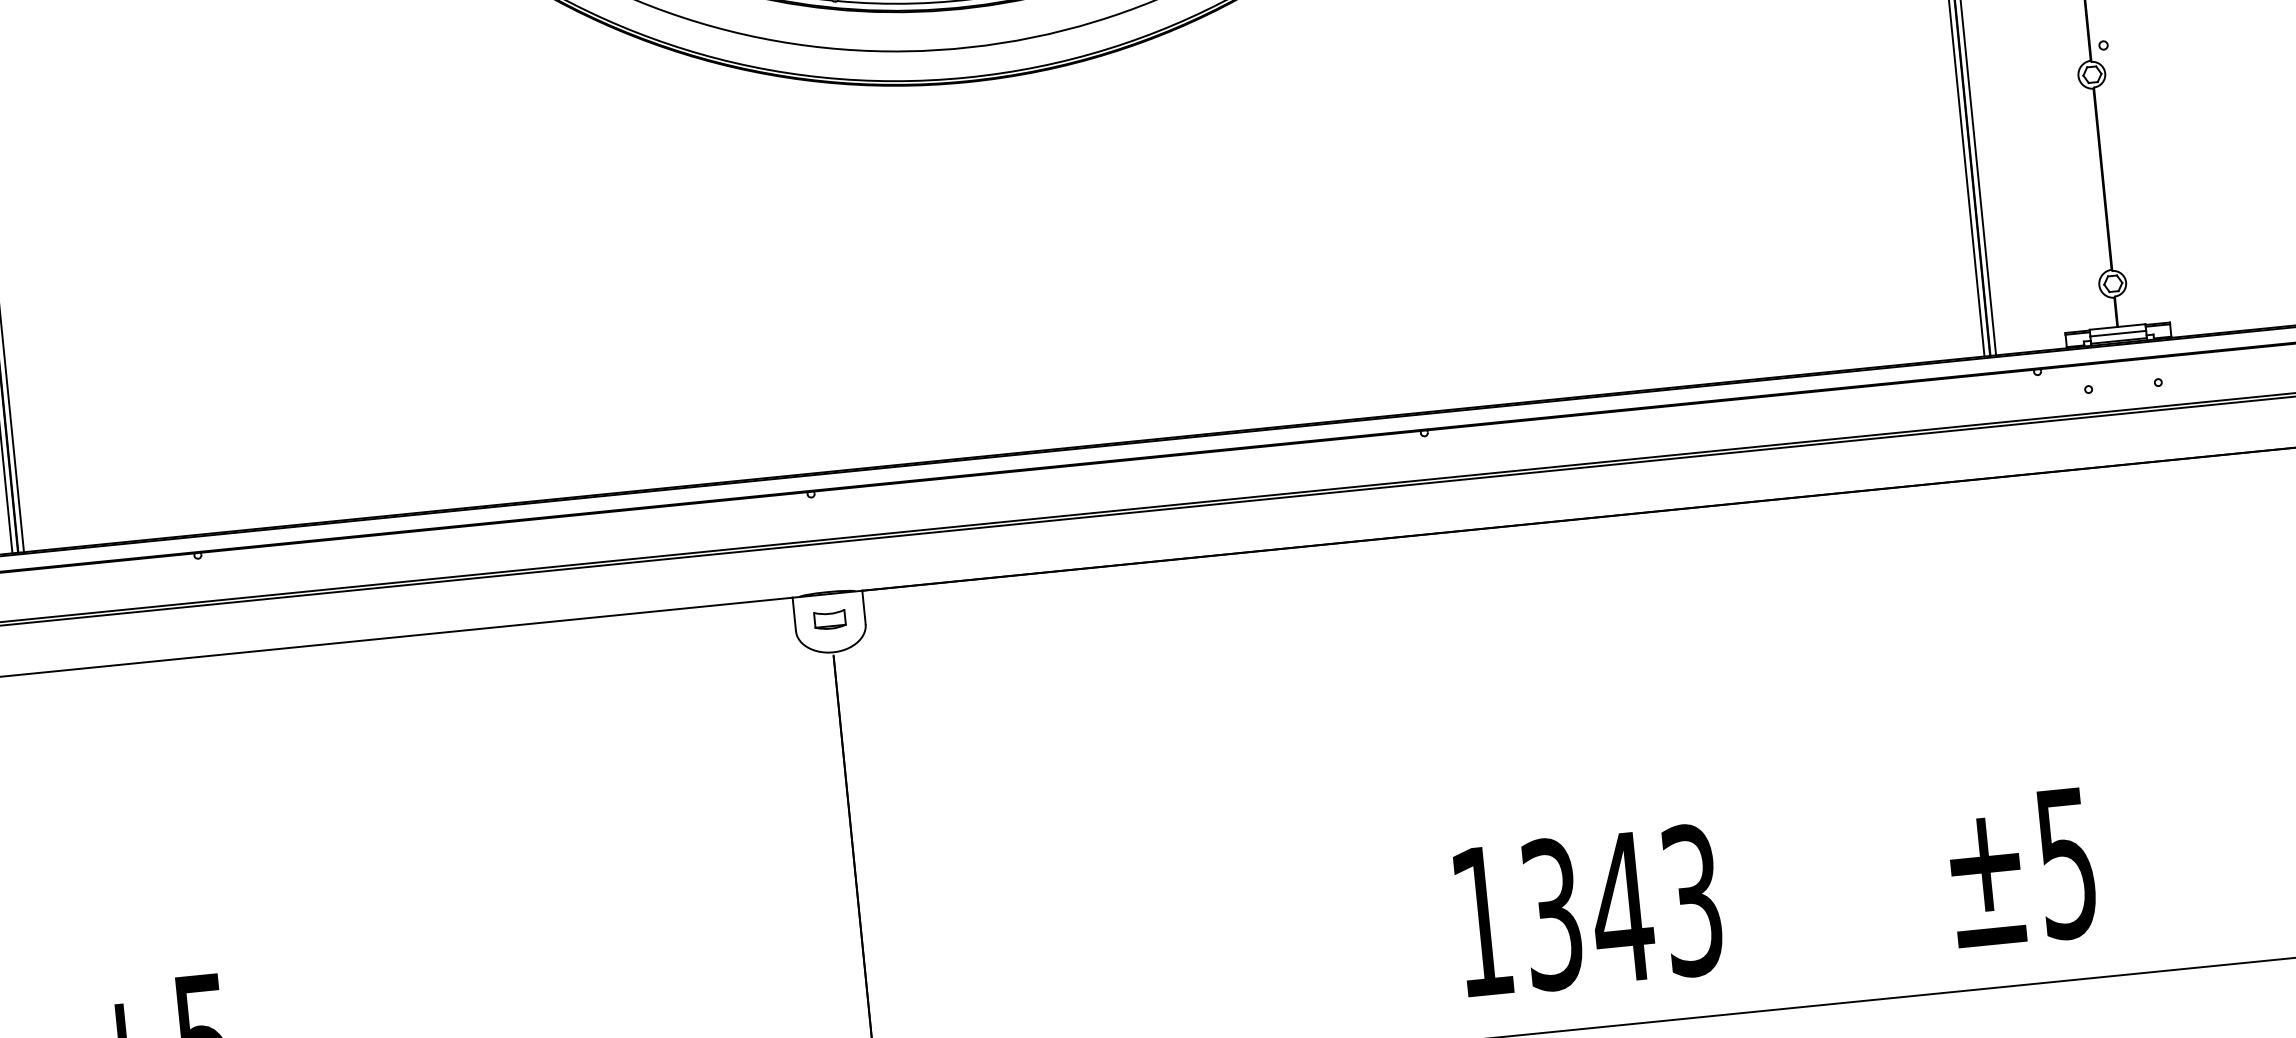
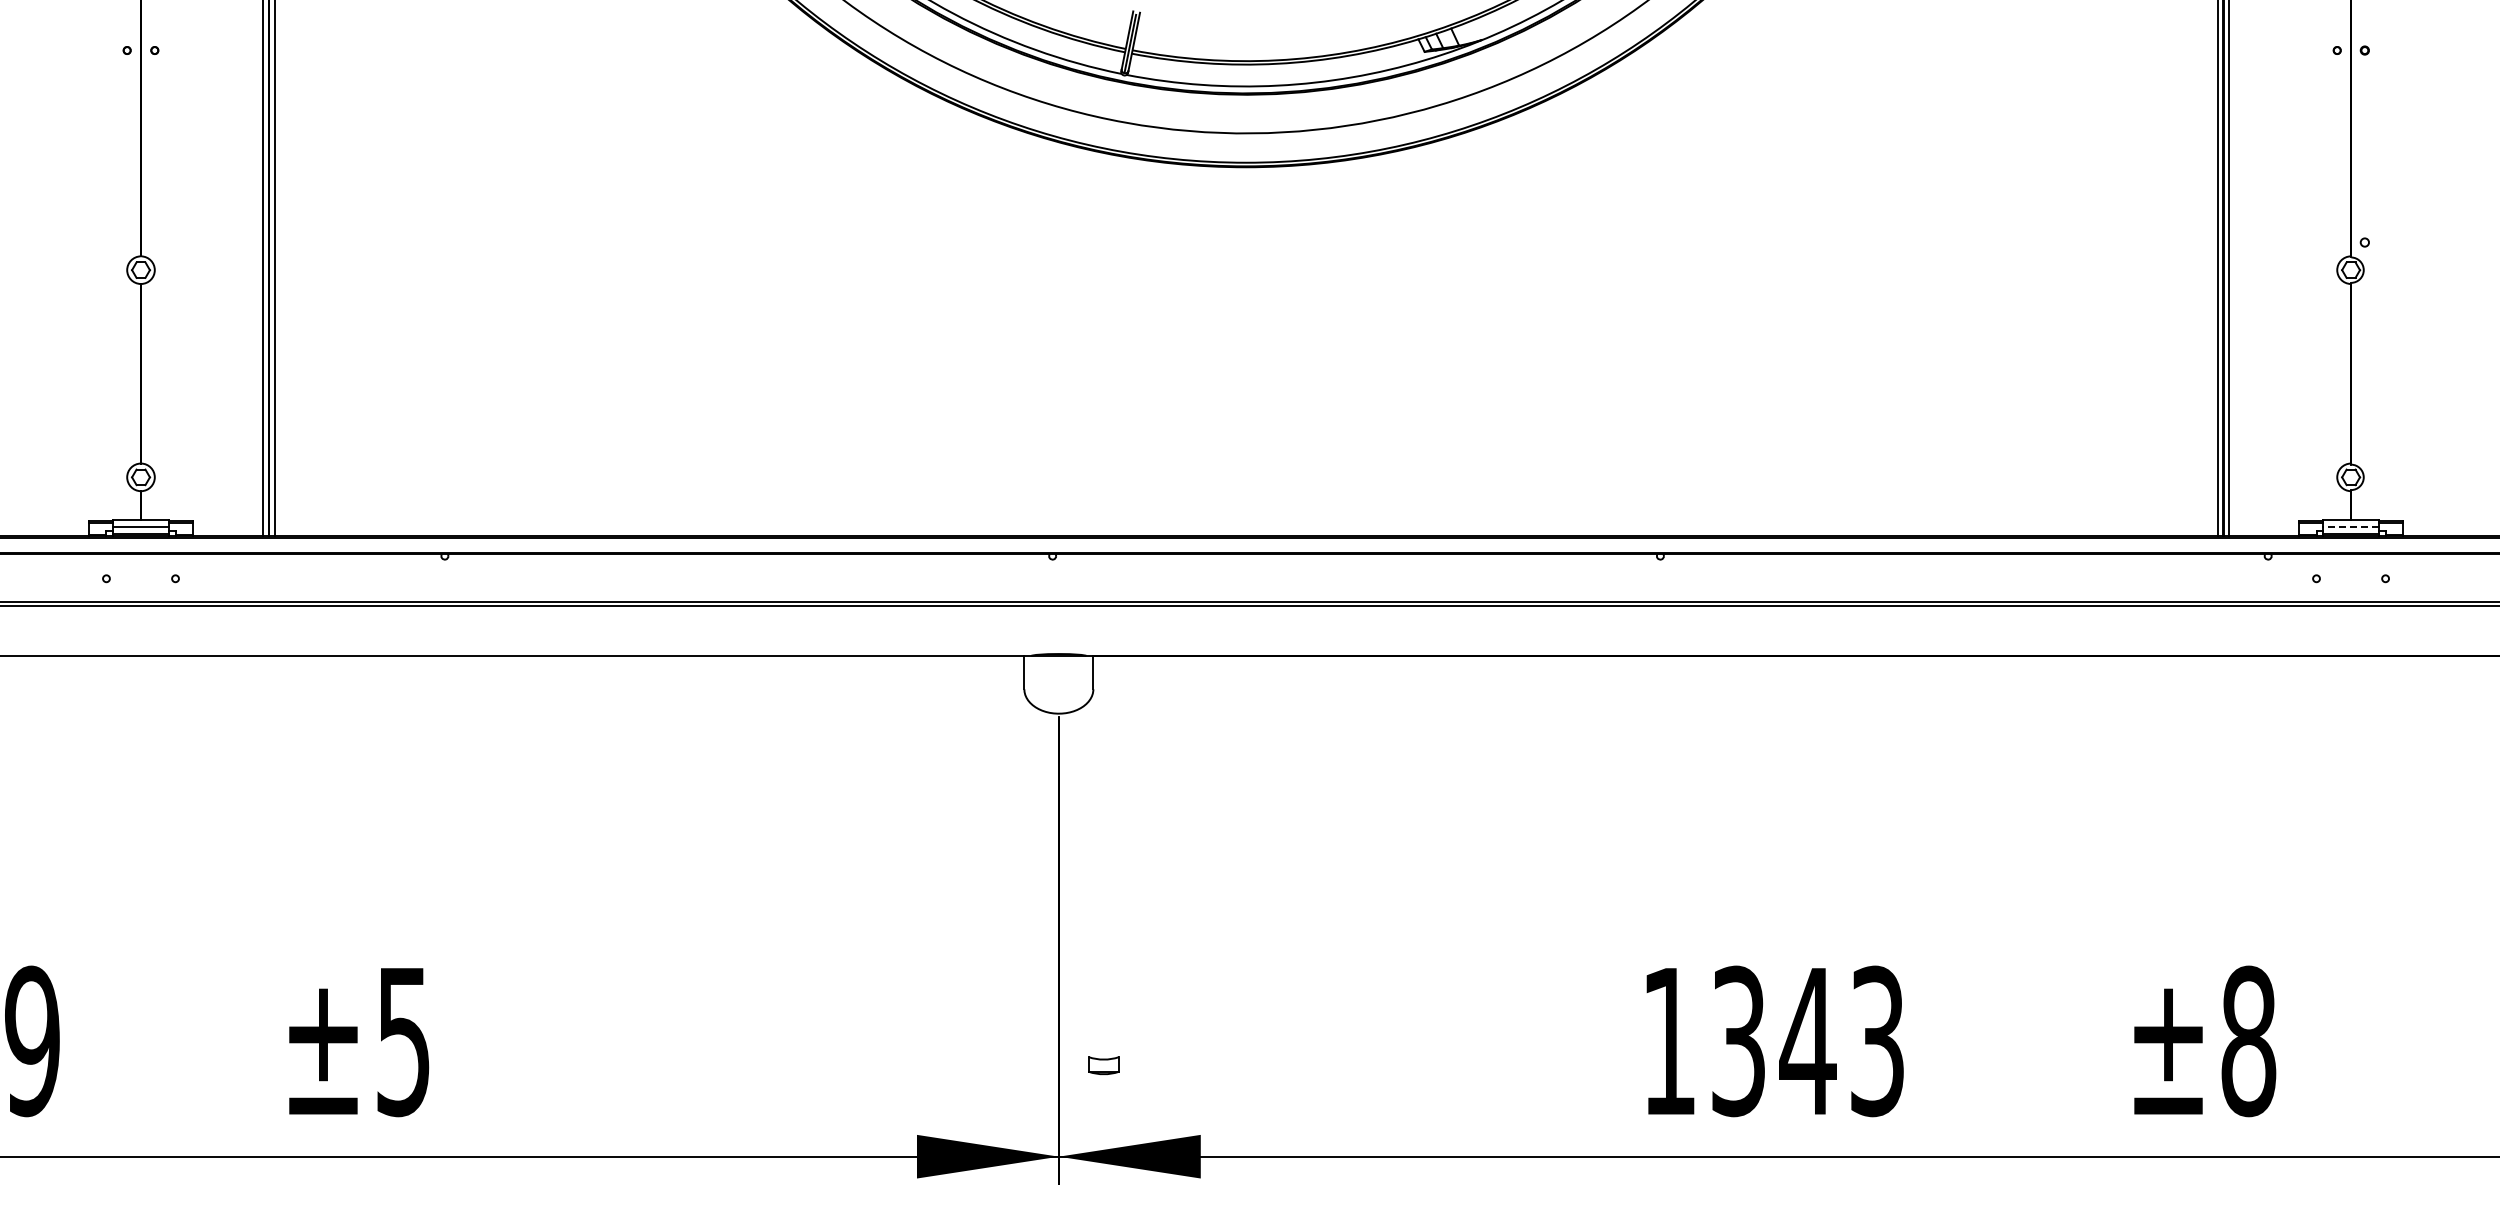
line: (2118, 333) -> (2351, 526), solid -> dashed
part: (829, 619) -> (1103, 1065), moved
text: (2066, 863) -> (2248, 1041), ±5 -> ±8

